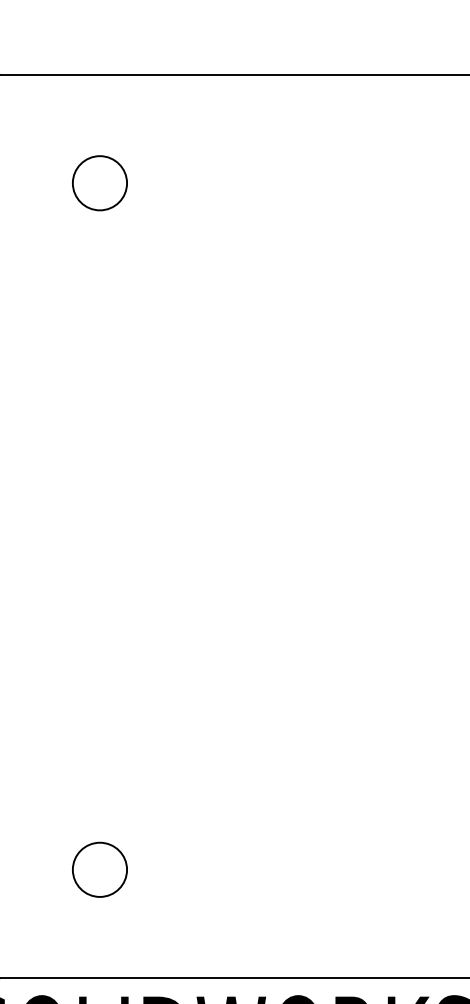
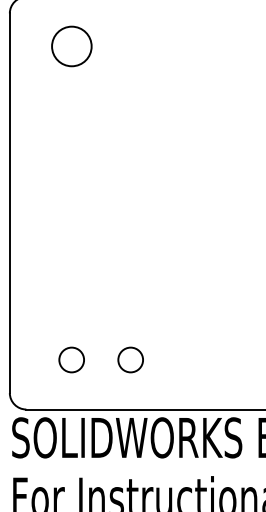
circle: (99, 183) -> (71, 46), size x1.6
circle: (228, 868) -> (130, 359), added

